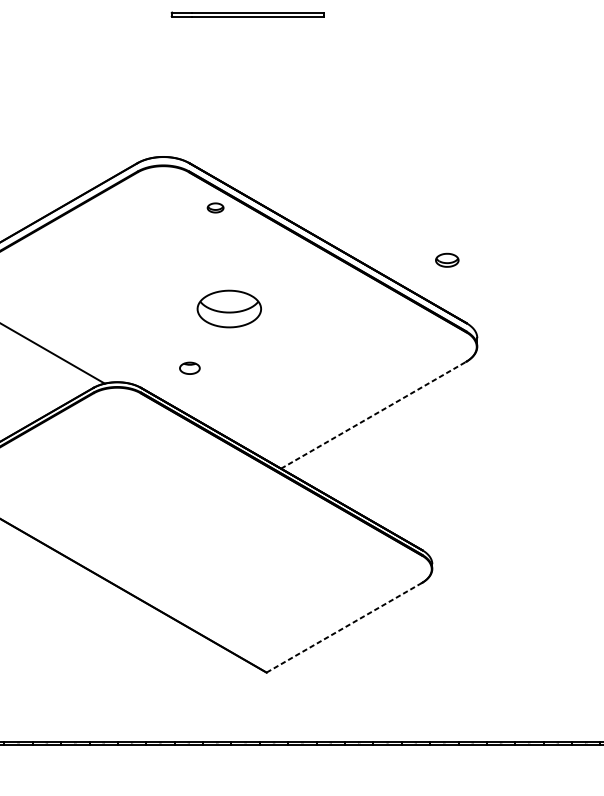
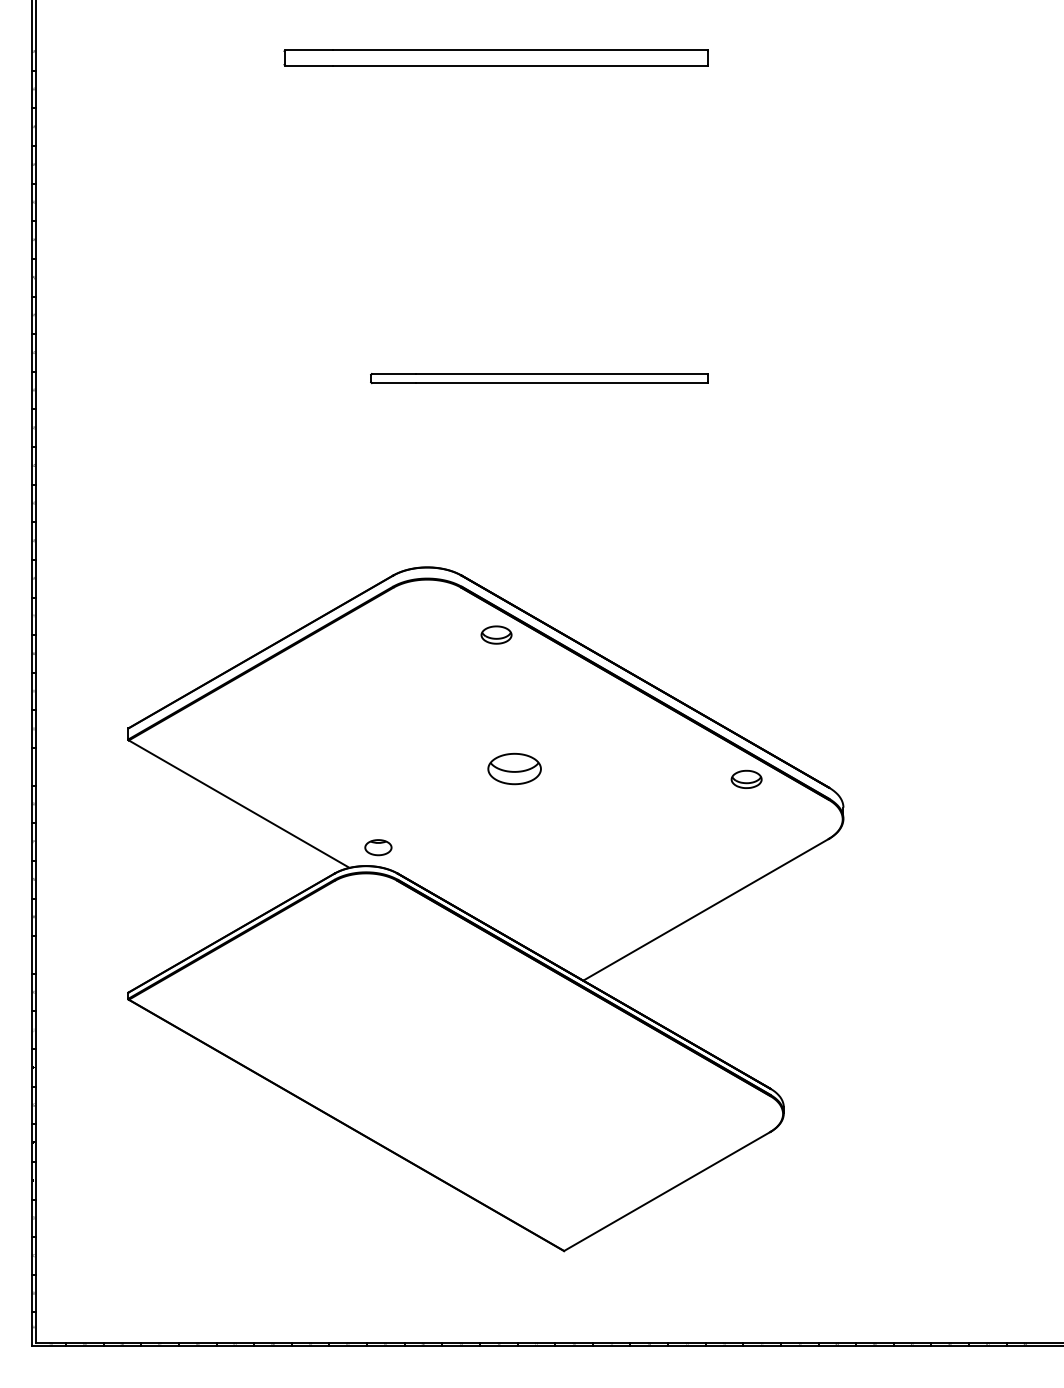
part: (248, 14) -> (539, 378), size x1.67
part: (215, 207) -> (496, 634), size x1.43
part: (447, 259) -> (746, 778), moved
part: (229, 308) -> (514, 768), size x0.62
part: (189, 368) -> (378, 847), moved
line: (373, 415) -> (705, 909), dashed -> solid
line: (344, 627) -> (667, 1191), dashed -> solid

